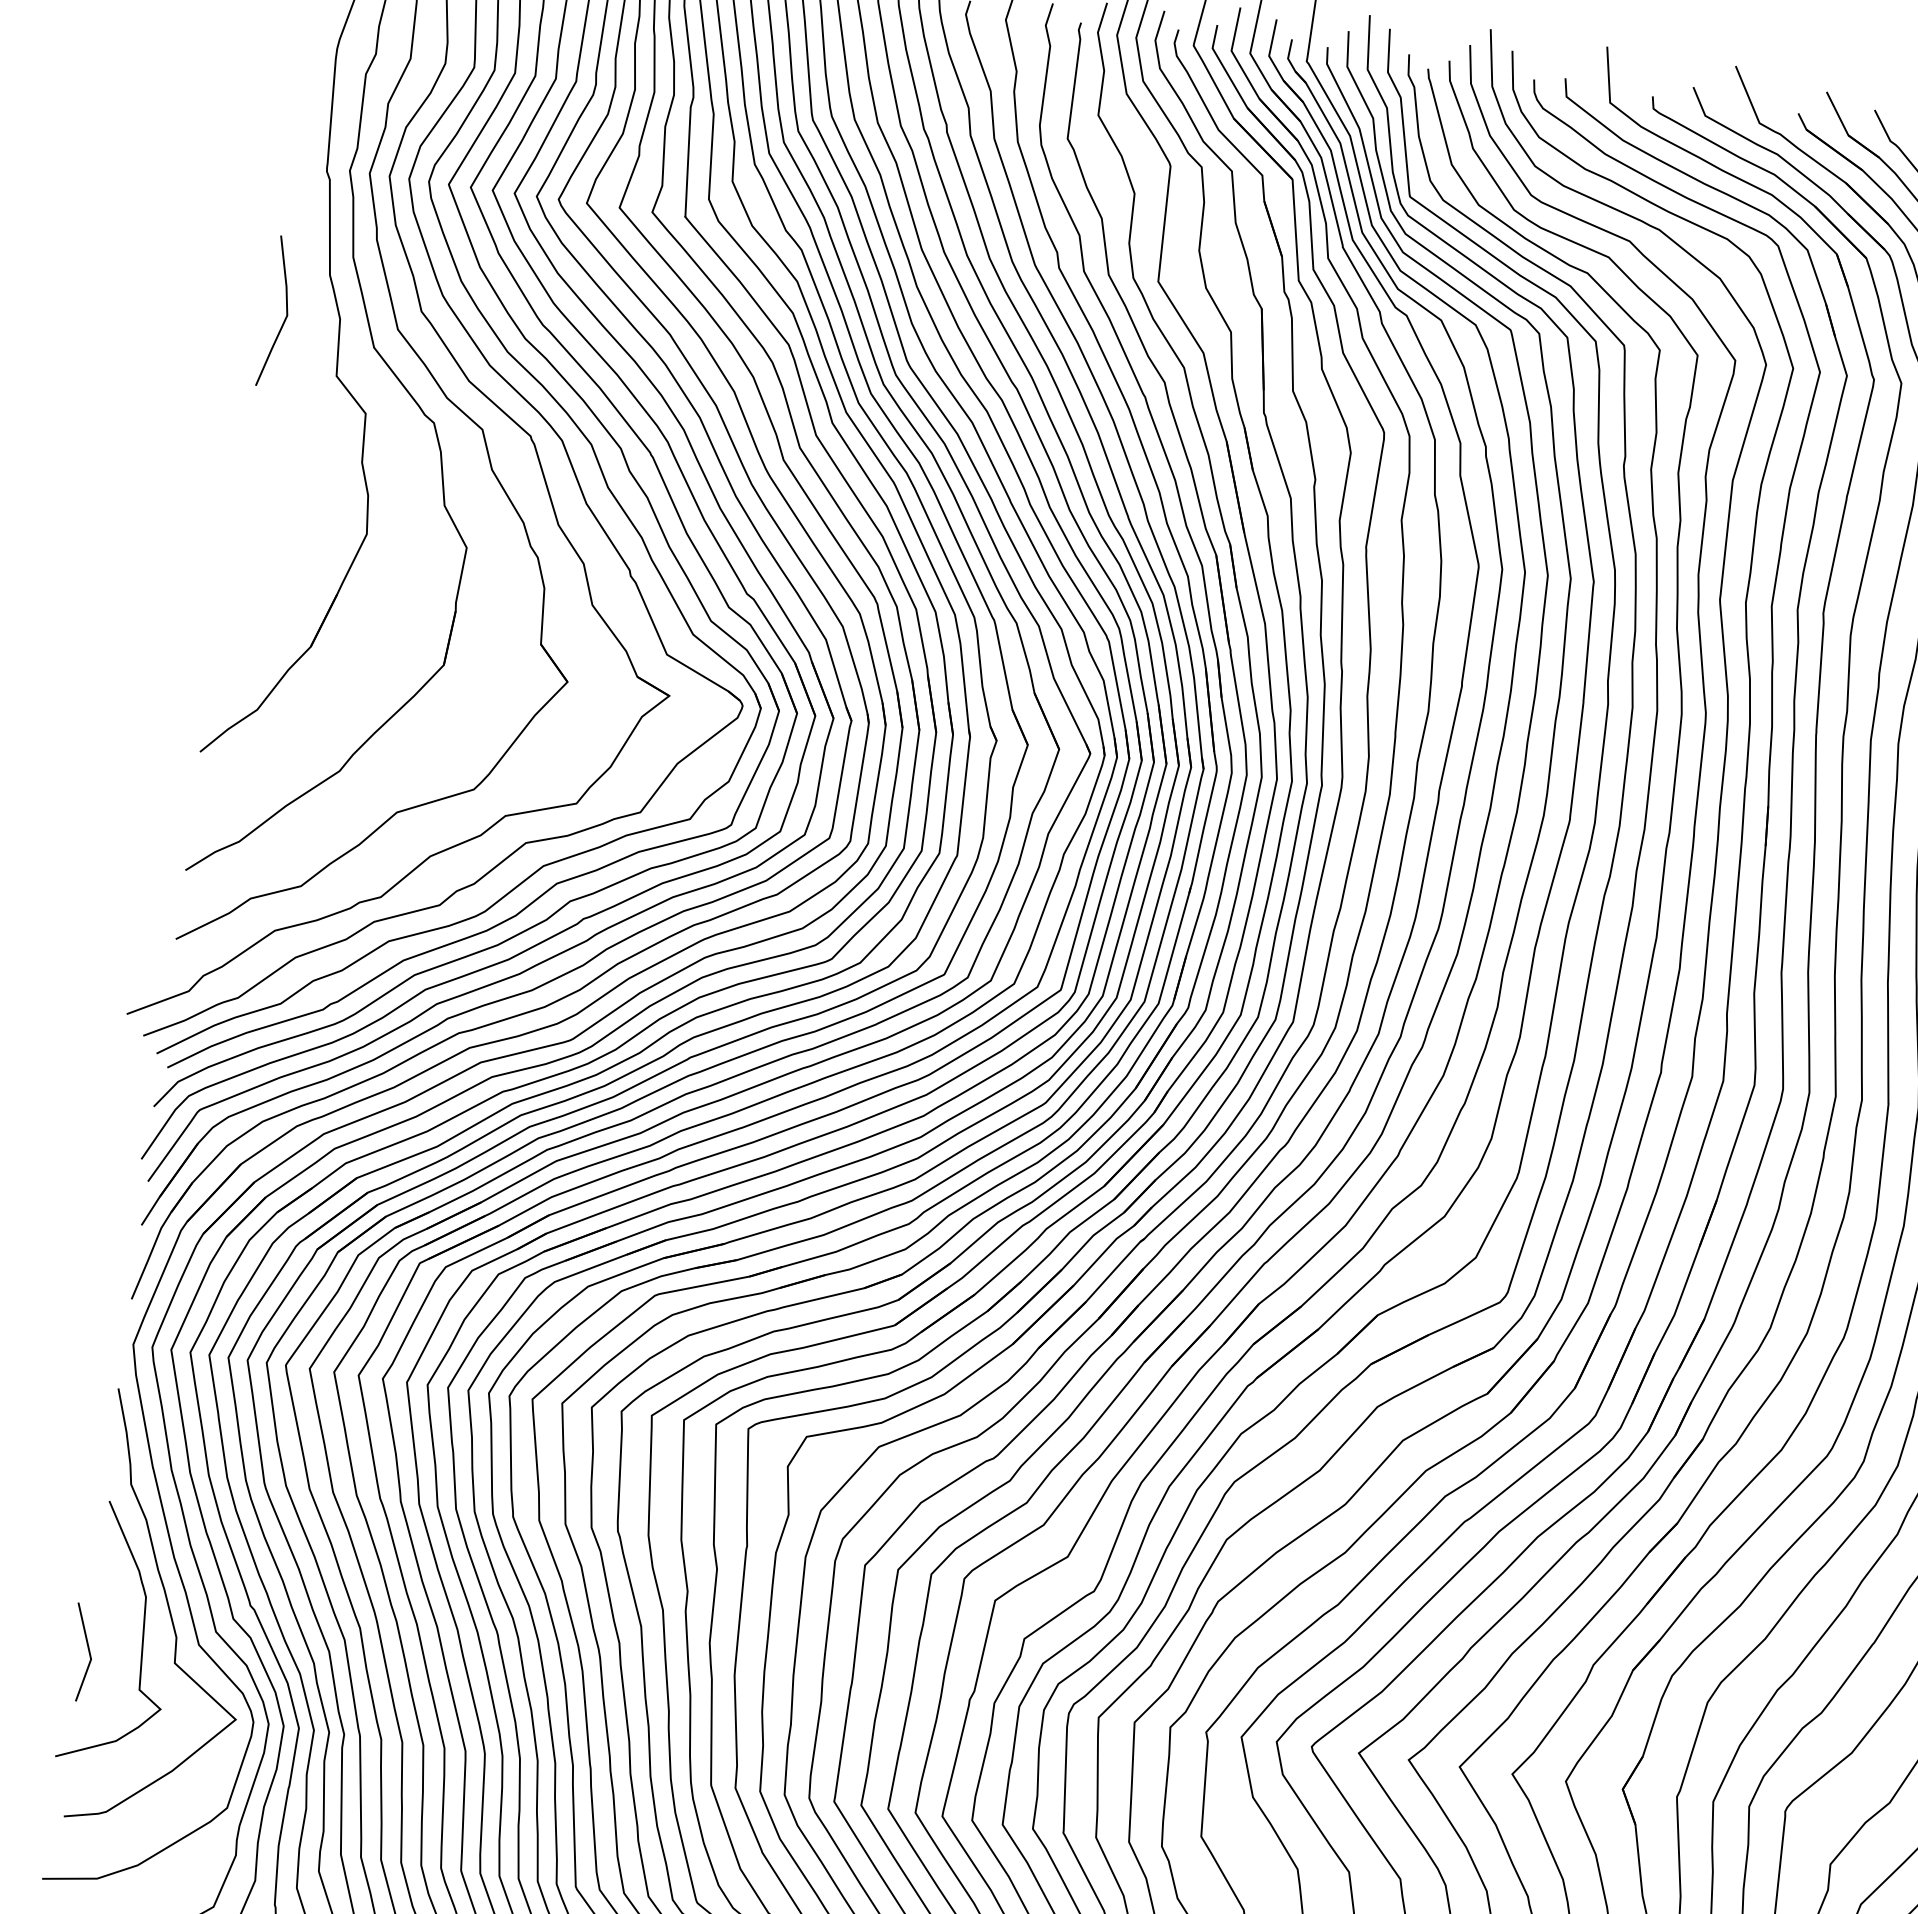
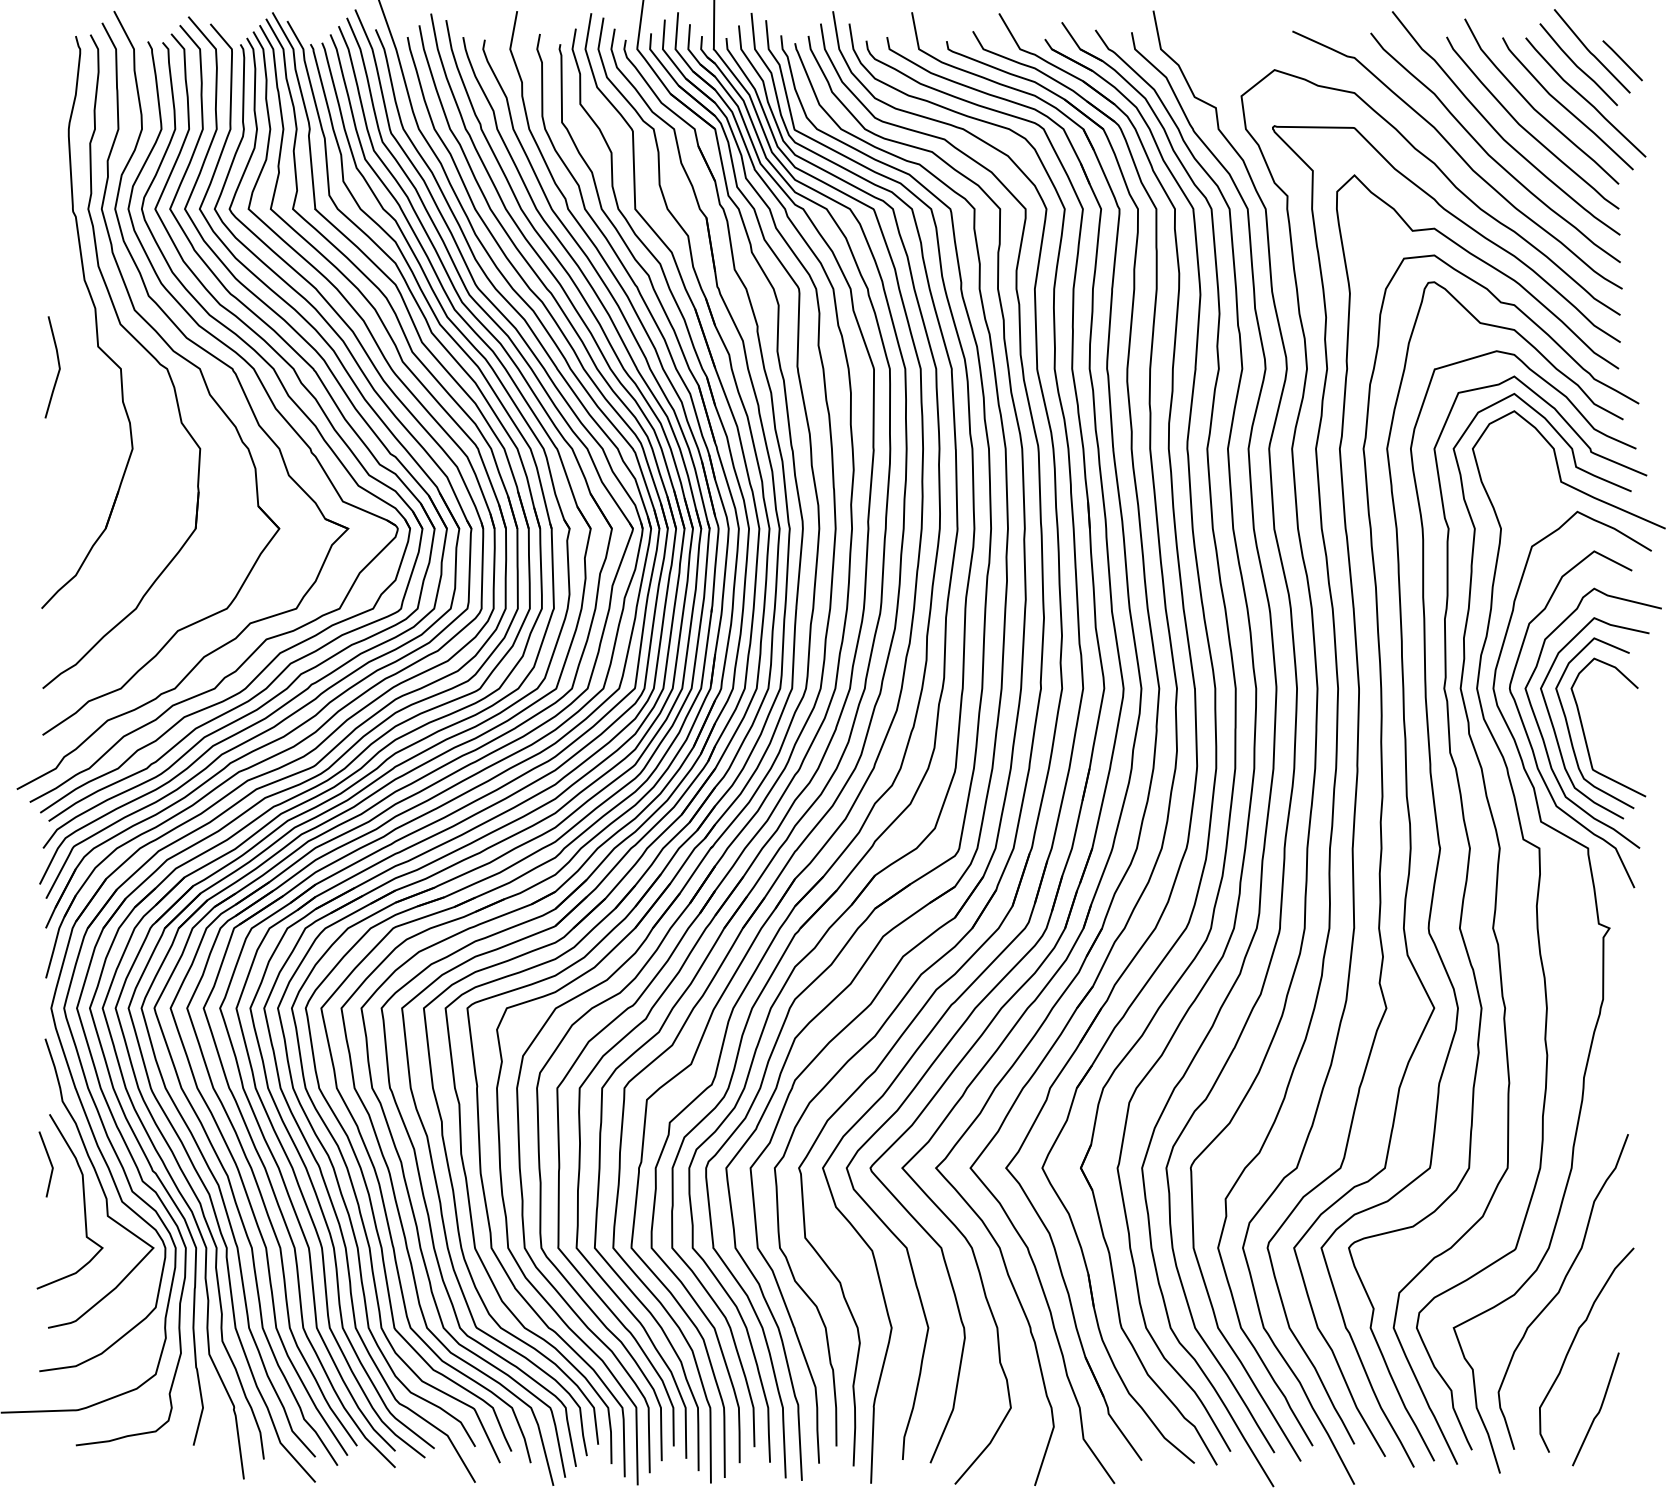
line: (285, 313) -> (58, 367), moved
line: (87, 1650) -> (49, 1162), moved

